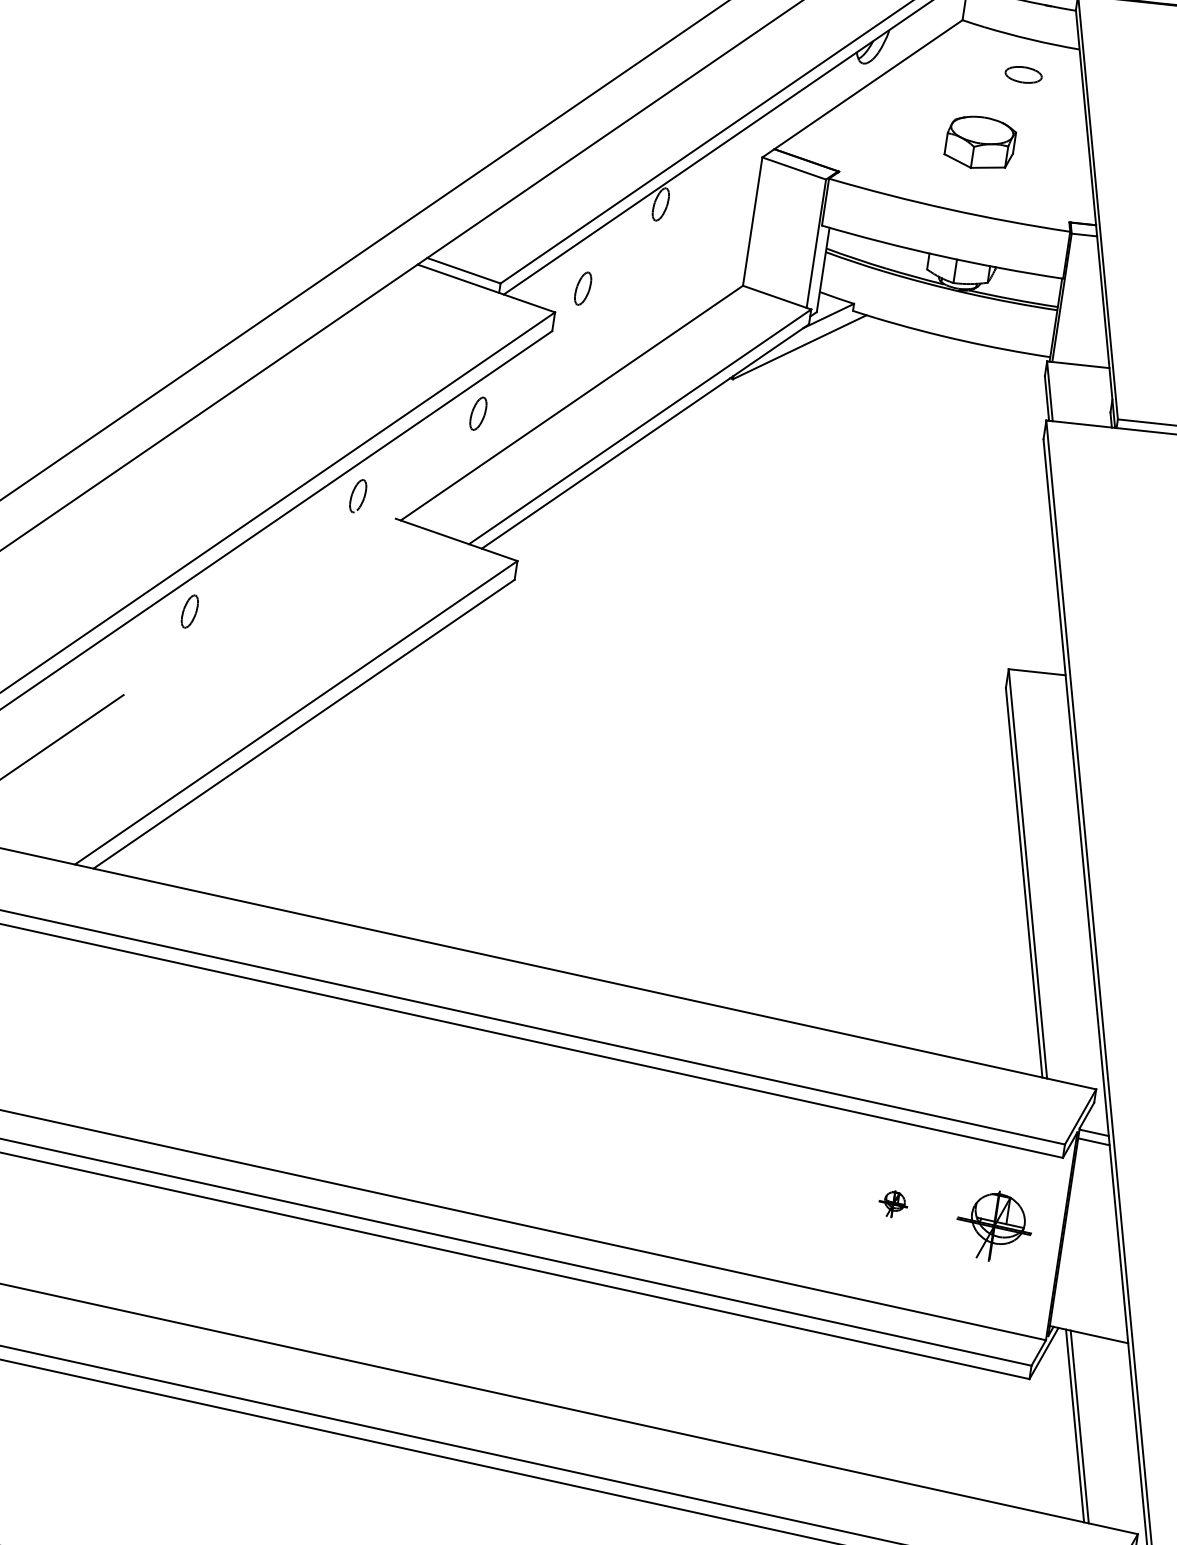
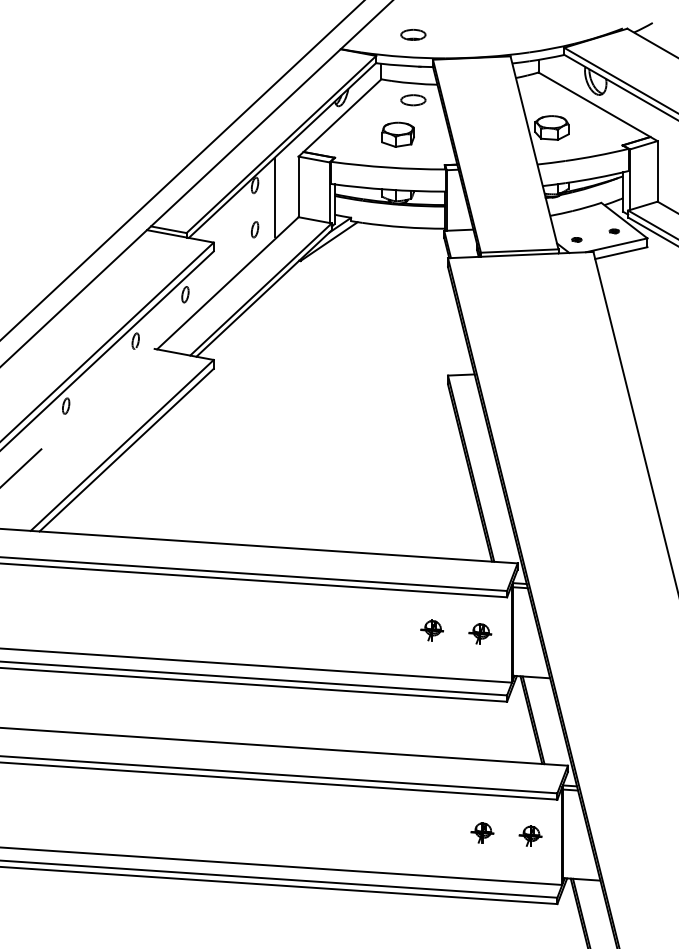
part: (1023, 75) -> (413, 100), size x1.43
line: (698, 234) -> (274, 196), added
part: (584, 288) -> (255, 229), moved
part: (892, 1203) -> (431, 630), size x1.67
part: (994, 1226) -> (480, 633), size x0.62

